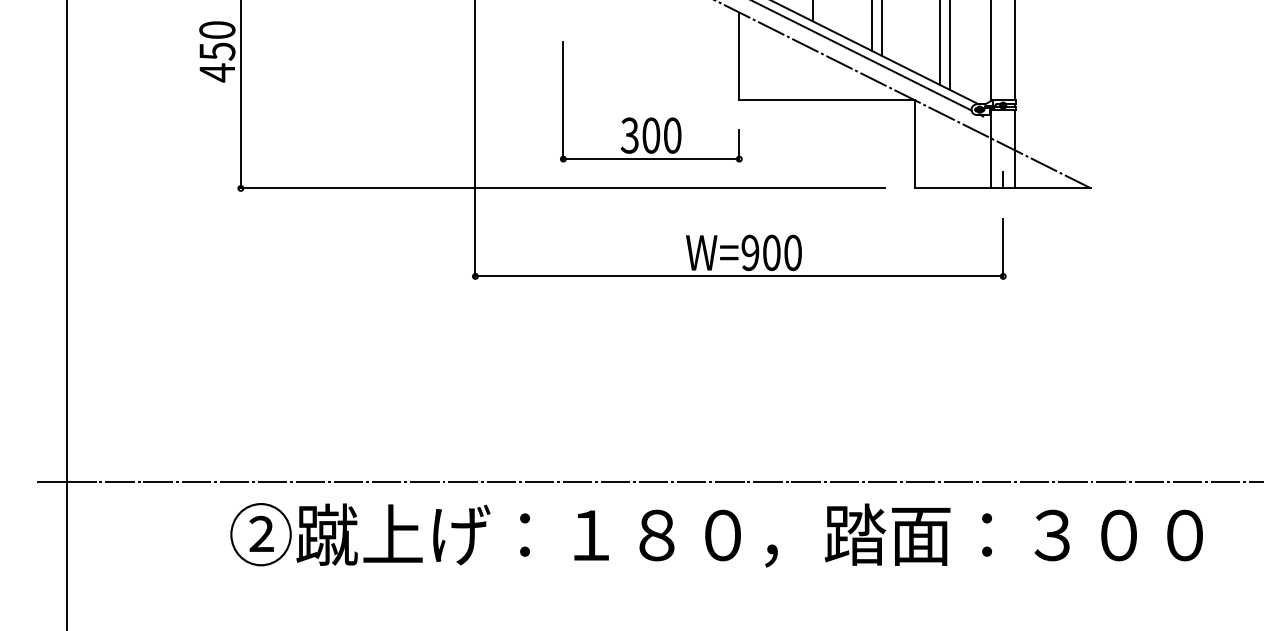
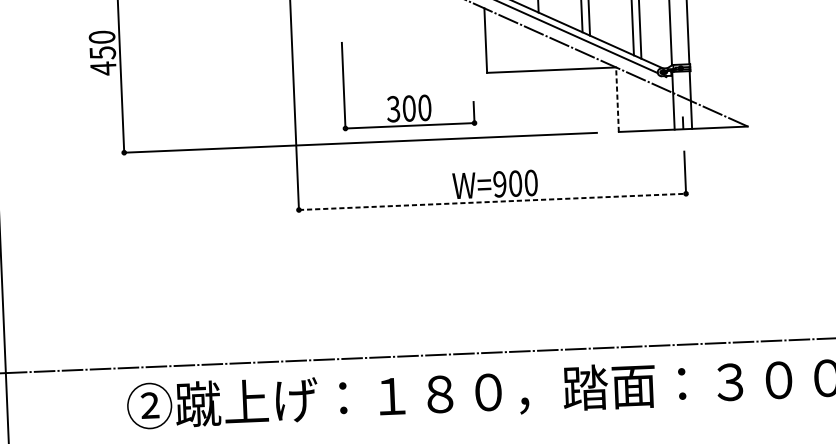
part: (651, 117) -> (408, 95), moved
line: (915, 144) -> (617, 99), solid -> dashed
line: (739, 276) -> (492, 201), solid -> dashed

